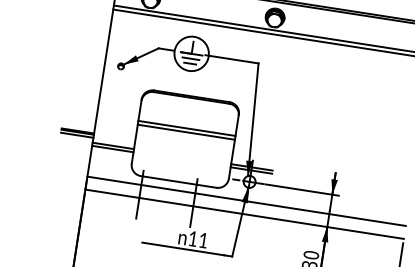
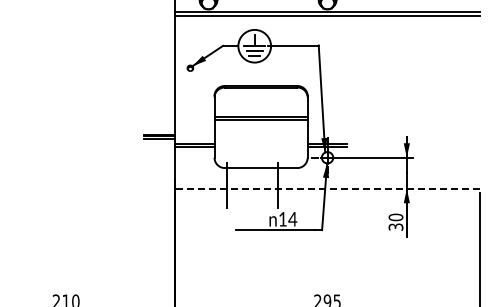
line: (246, 201) -> (327, 176), removed
line: (244, 213) -> (327, 188), solid -> dashed
text: (203, 240) -> (292, 219), 11 -> 14

